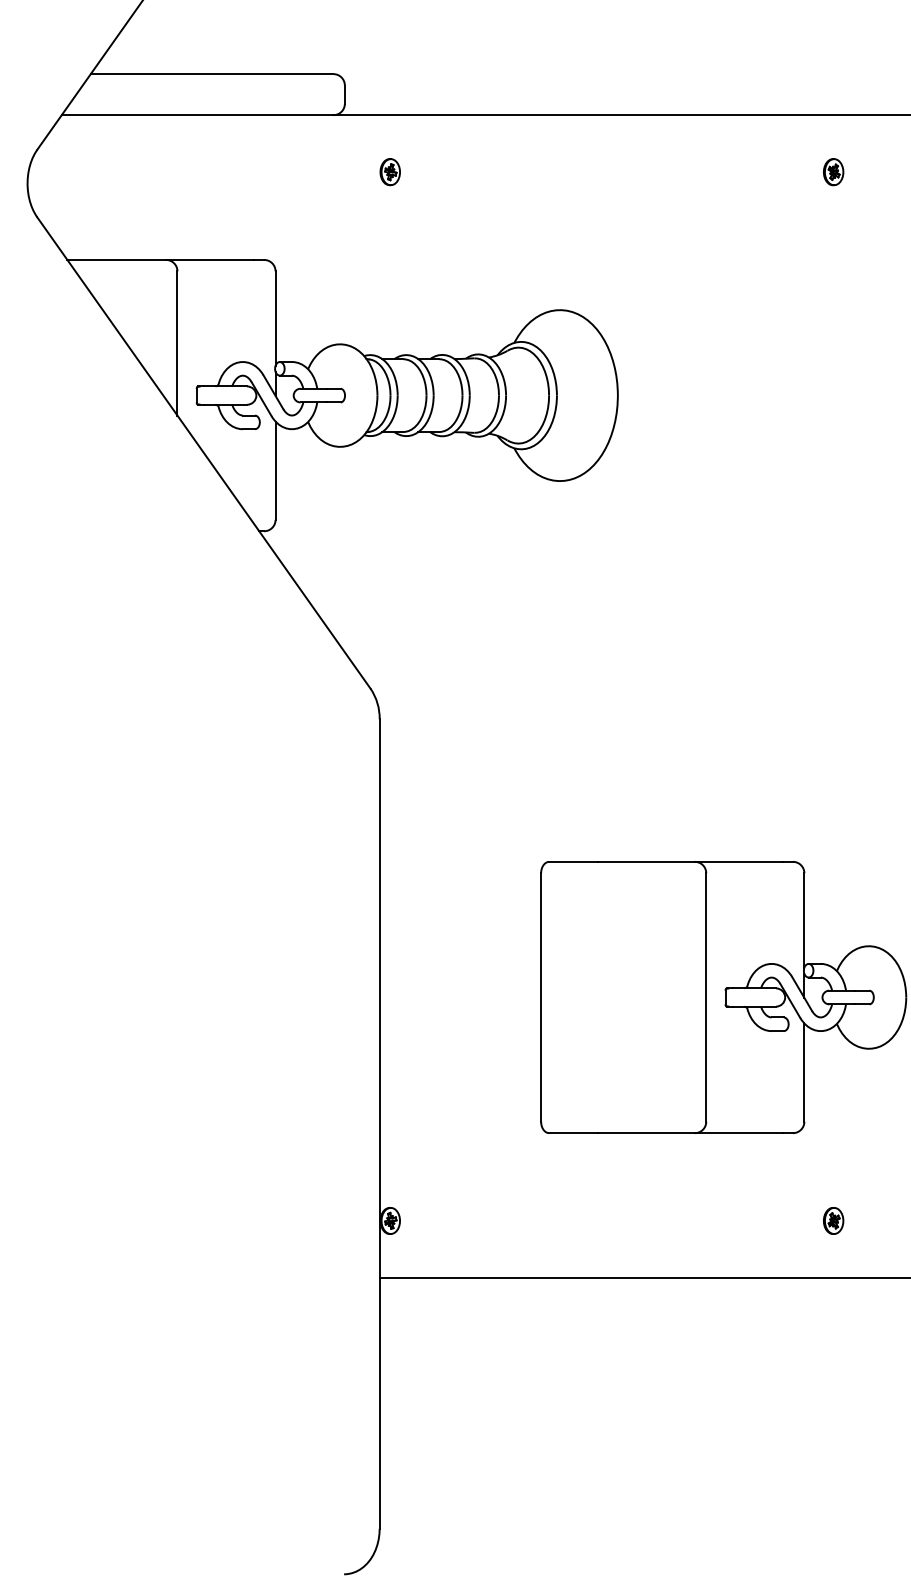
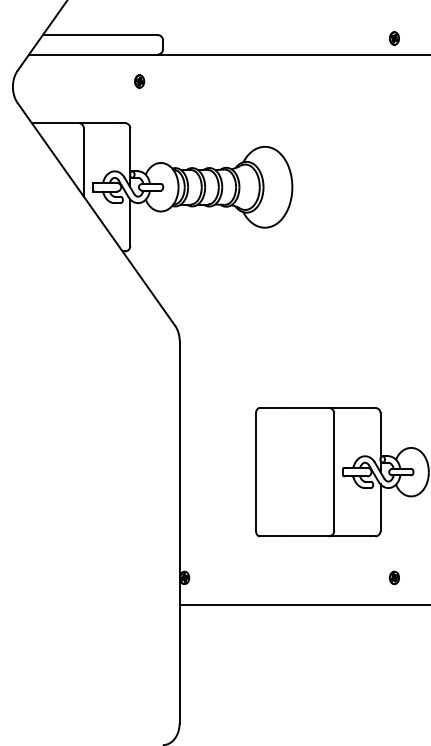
part: (390, 172) -> (139, 81), moved
part: (833, 172) -> (394, 38), moved

